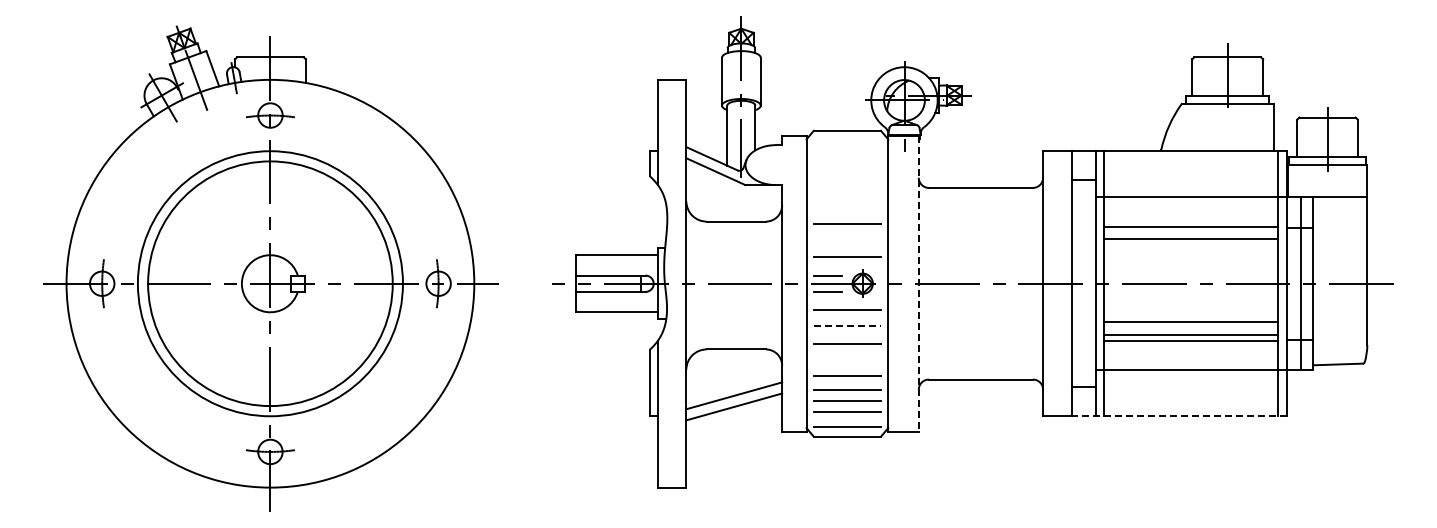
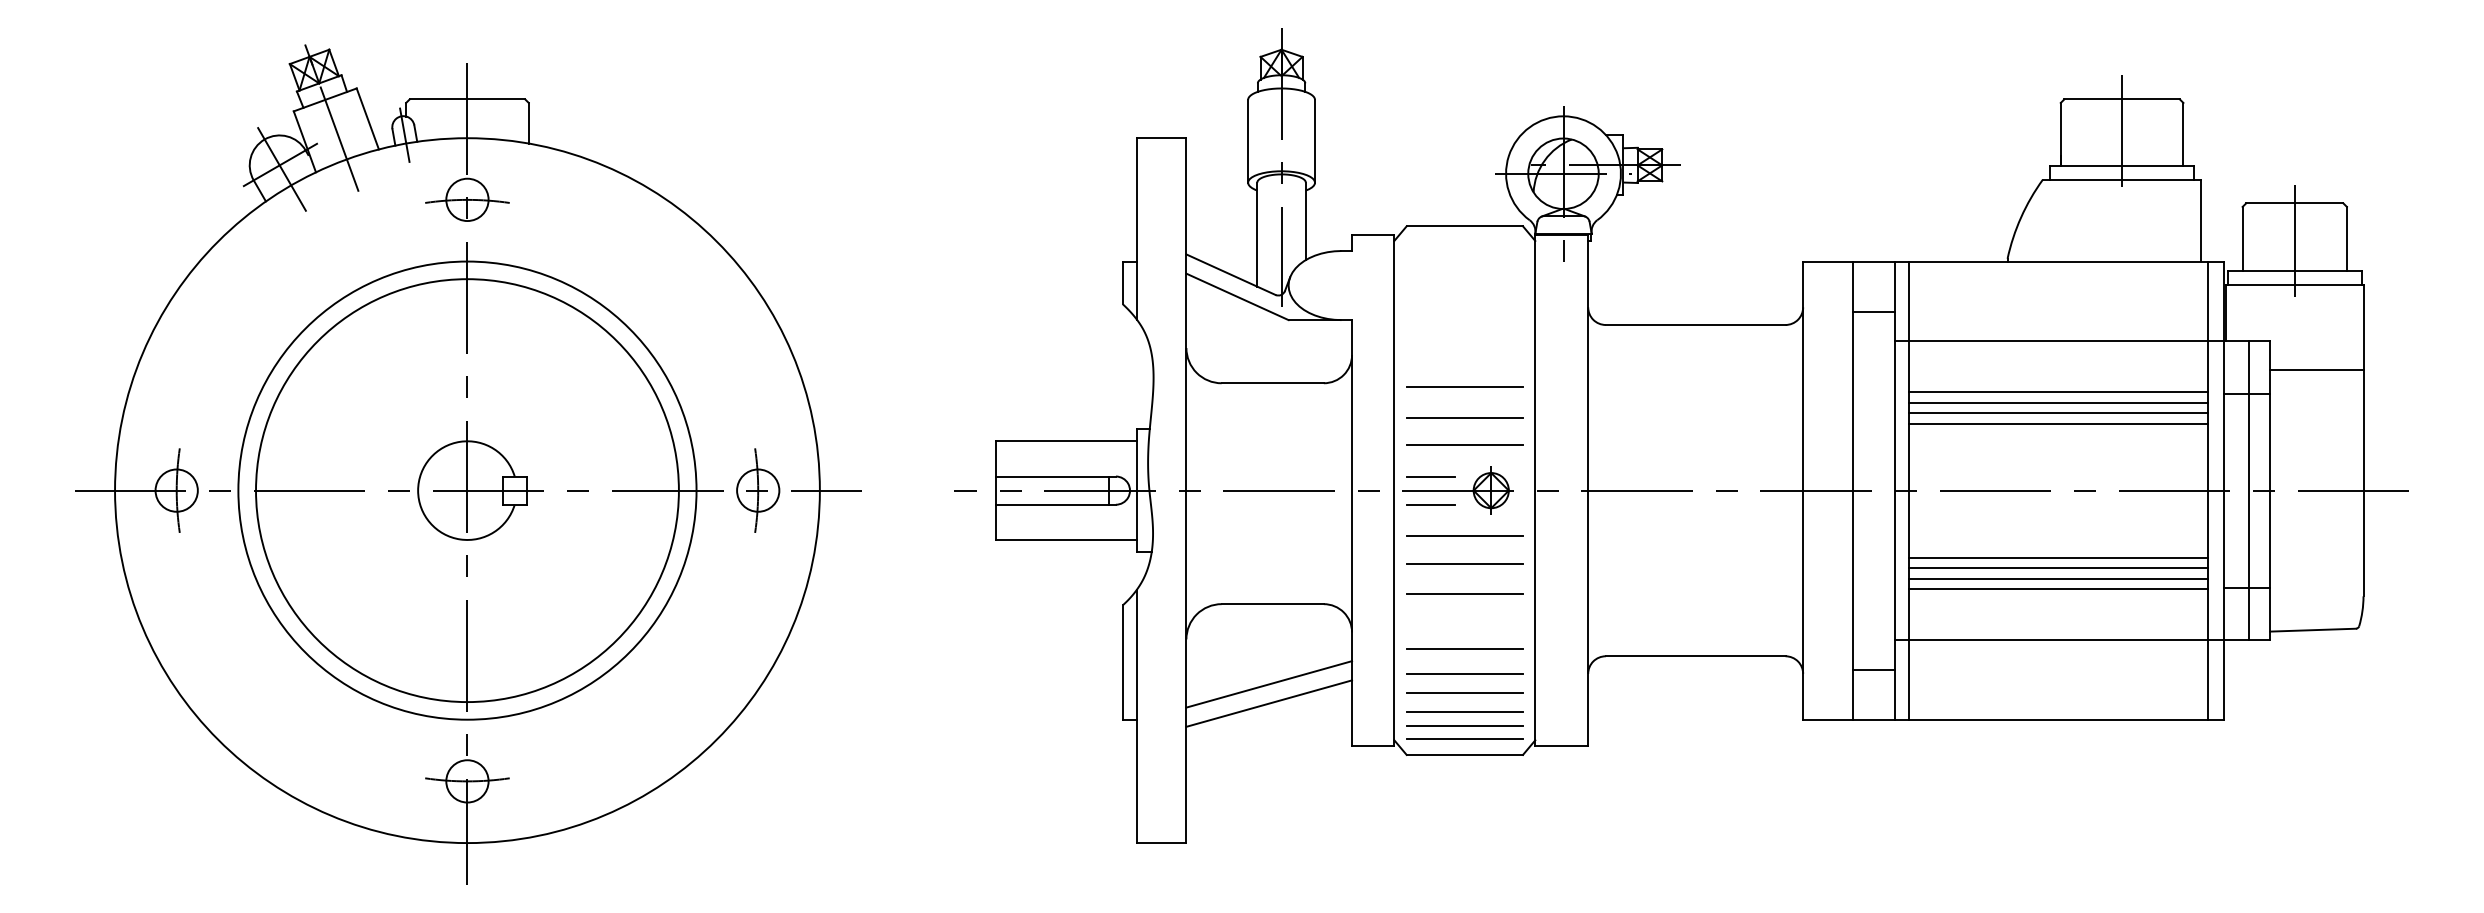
line: (1340, 196) -> (2317, 369), moved
line: (1190, 232) -> (2057, 402), added
line: (847, 241) -> (1464, 417), added
line: (1190, 245) -> (2057, 424), added
line: (918, 283) -> (1587, 490), dashed -> solid
line: (847, 326) -> (1464, 564), dashed -> solid
line: (1190, 328) -> (2057, 567), added
line: (1179, 416) -> (2038, 720), dashed -> solid
line: (847, 420) -> (1464, 727), added

